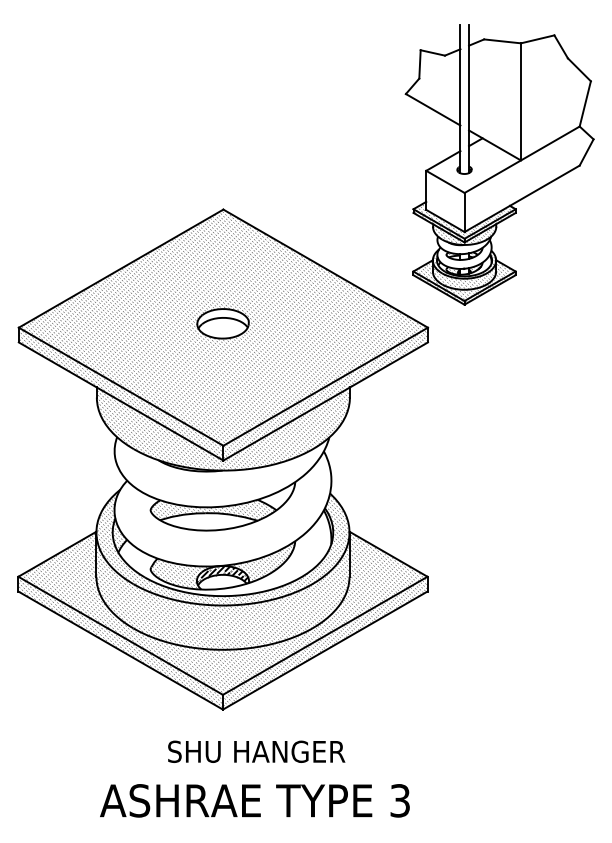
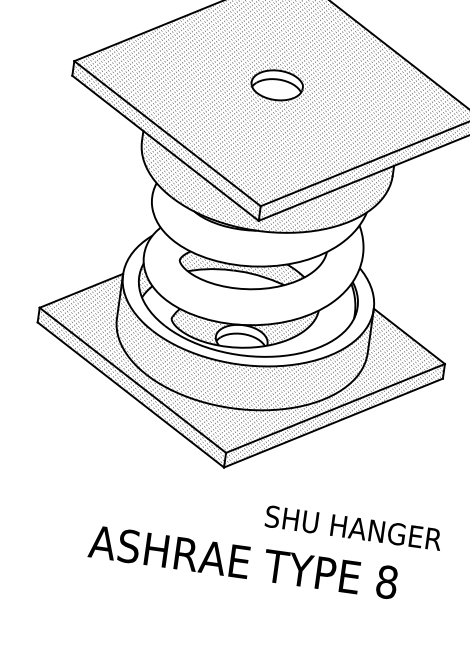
hatch: (222, 550) -> (245, 309), removed
hatch: (222, 574) -> (242, 333), removed
text: (256, 751) -> (353, 527), moved
text: (400, 800) -> (387, 581), 3 -> 8

